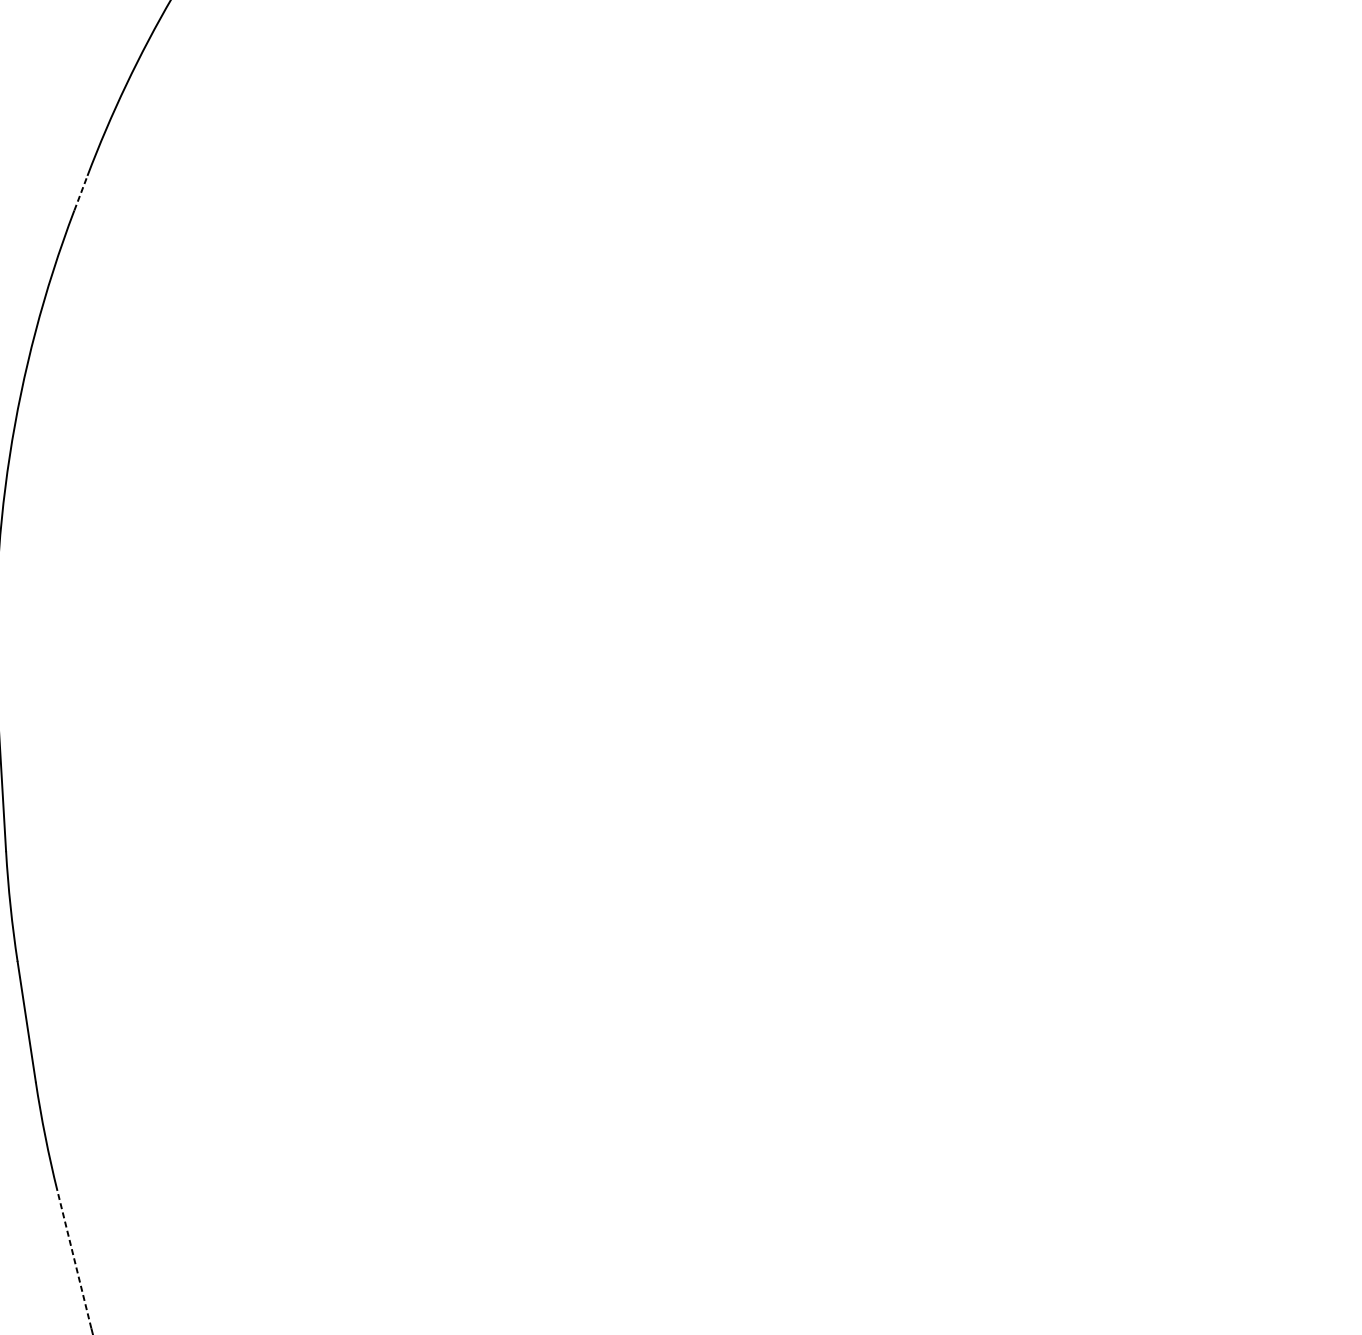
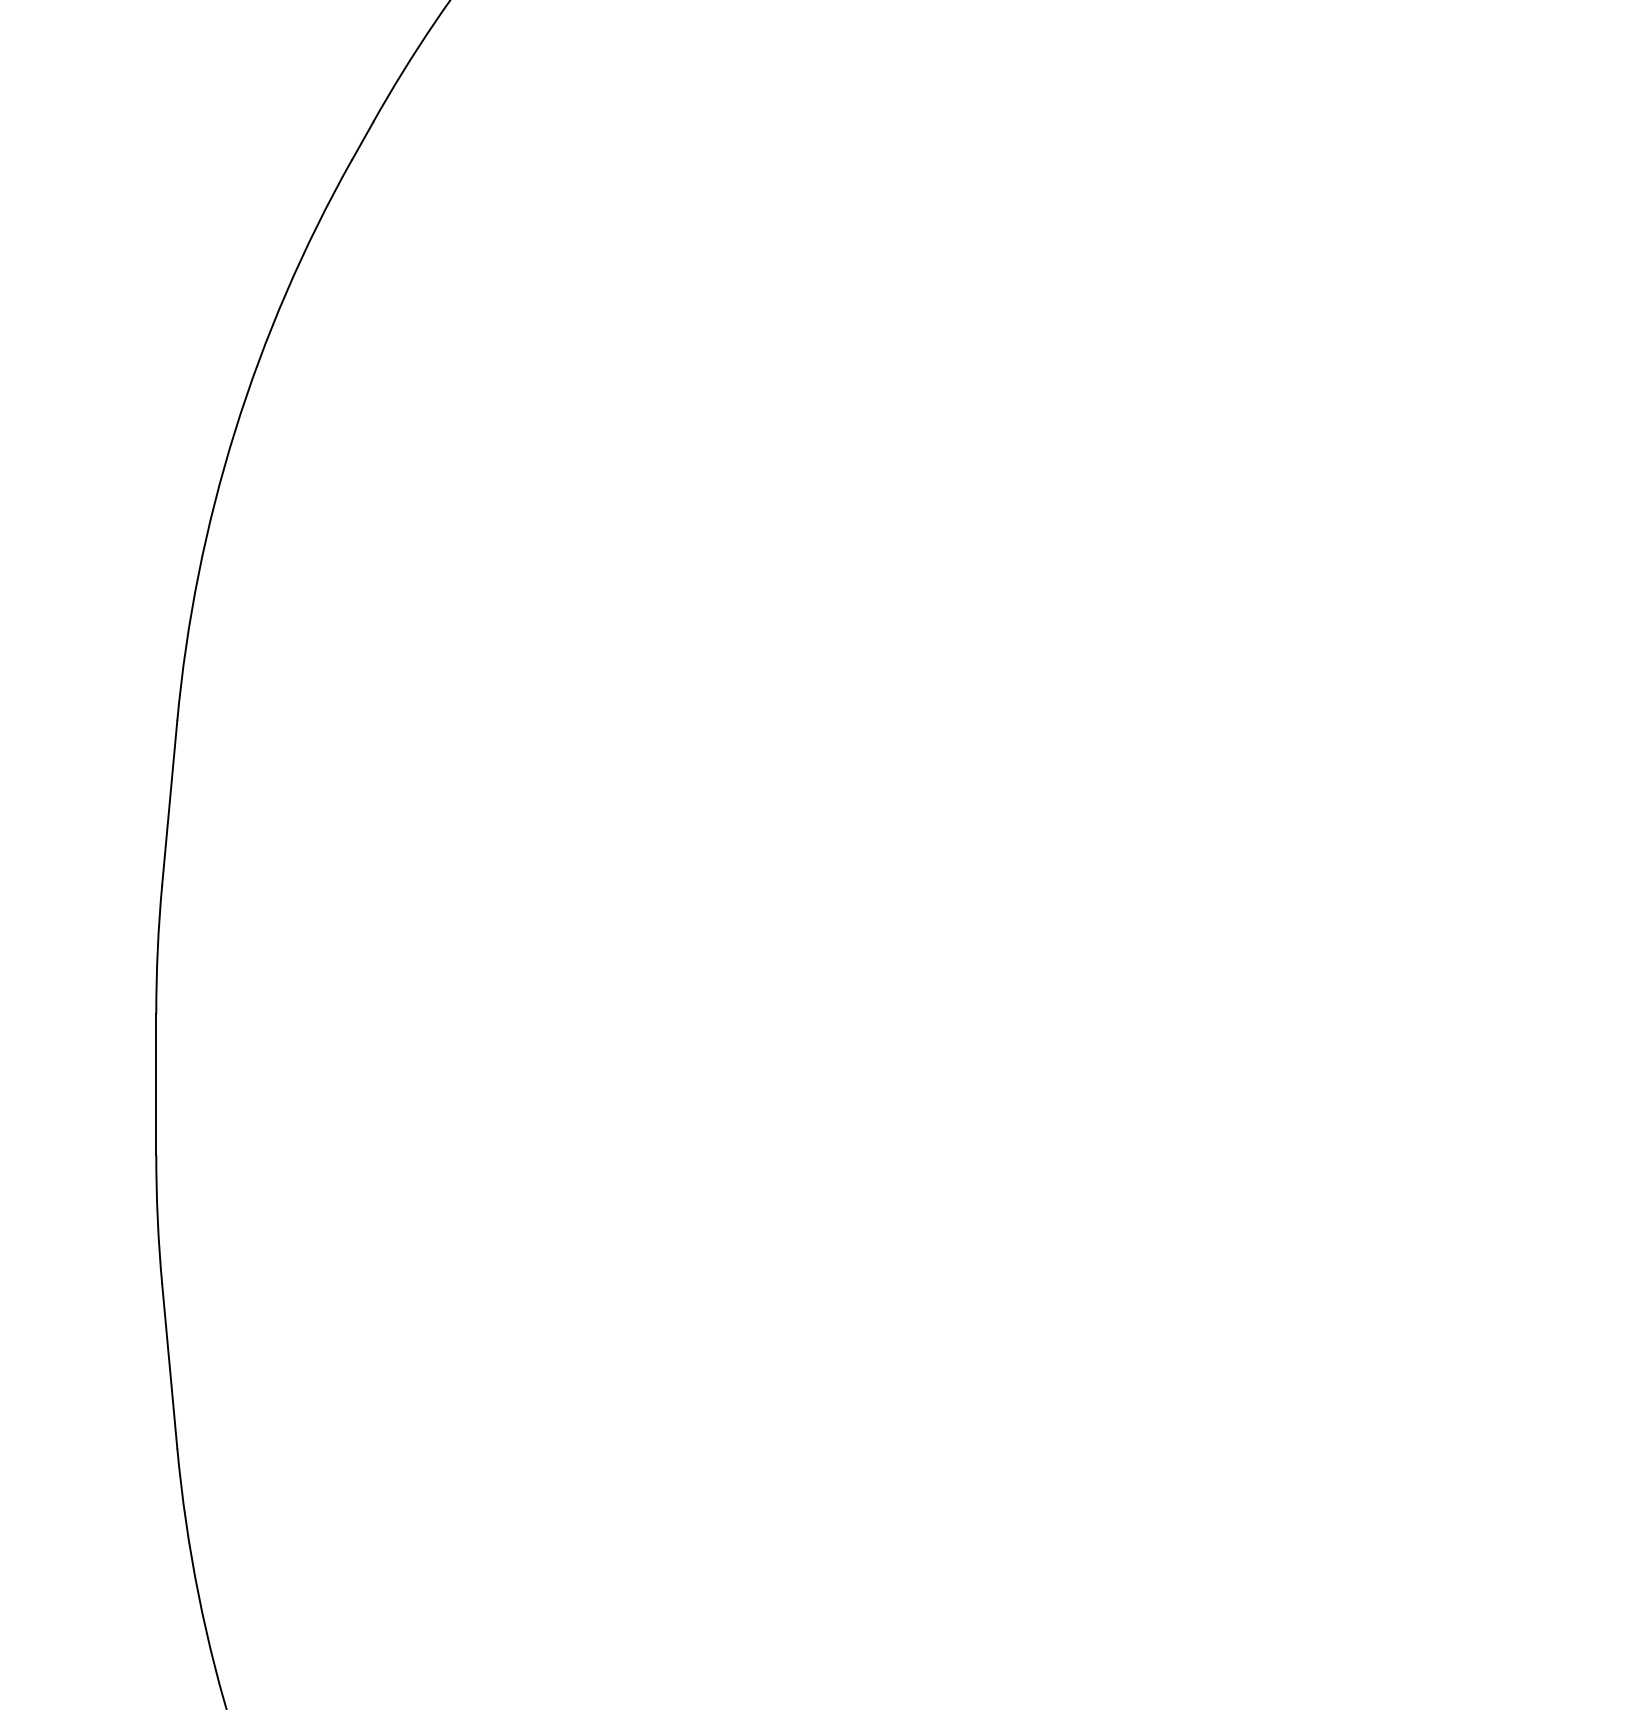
line: (80, 193) -> (362, 140), dashed -> solid
line: (74, 1258) -> (169, 1365), dashed -> solid

